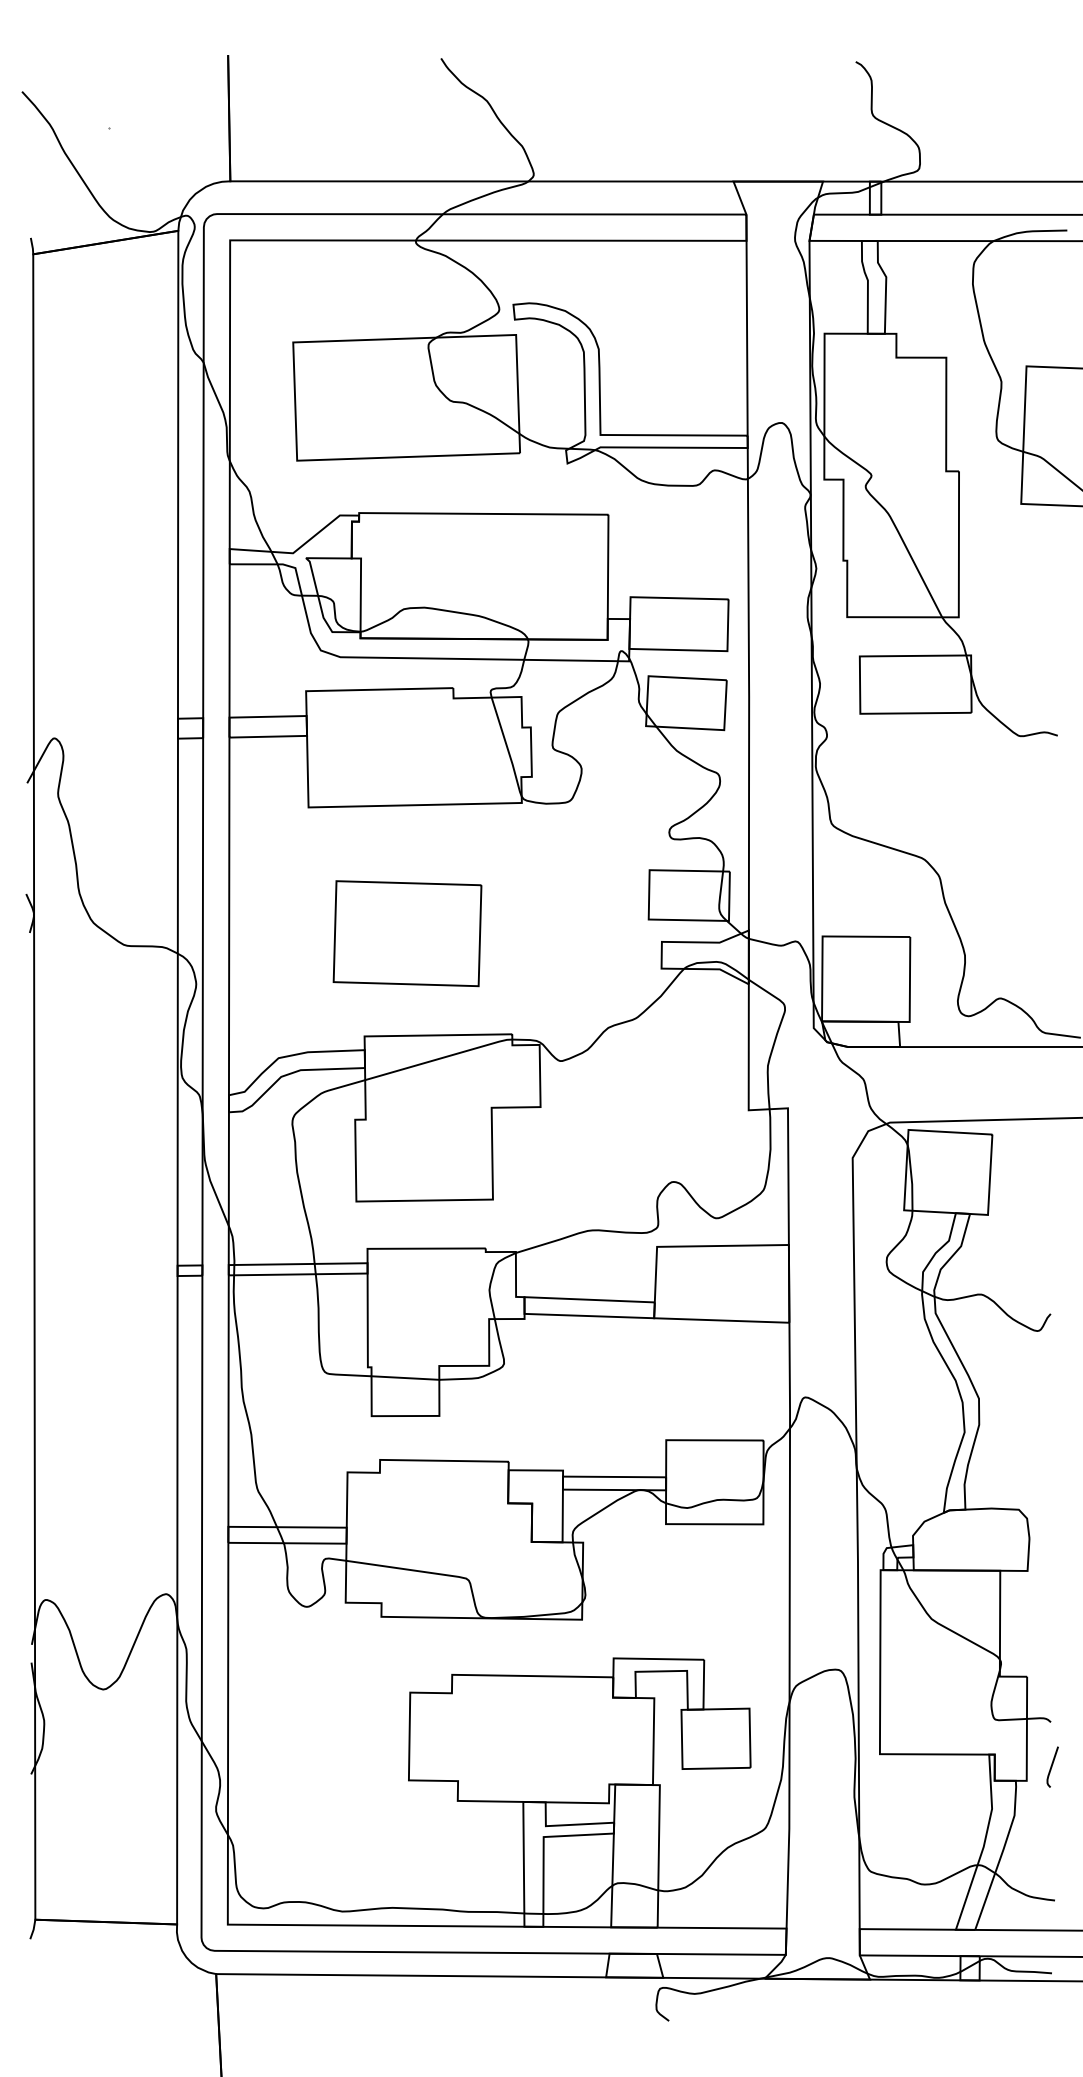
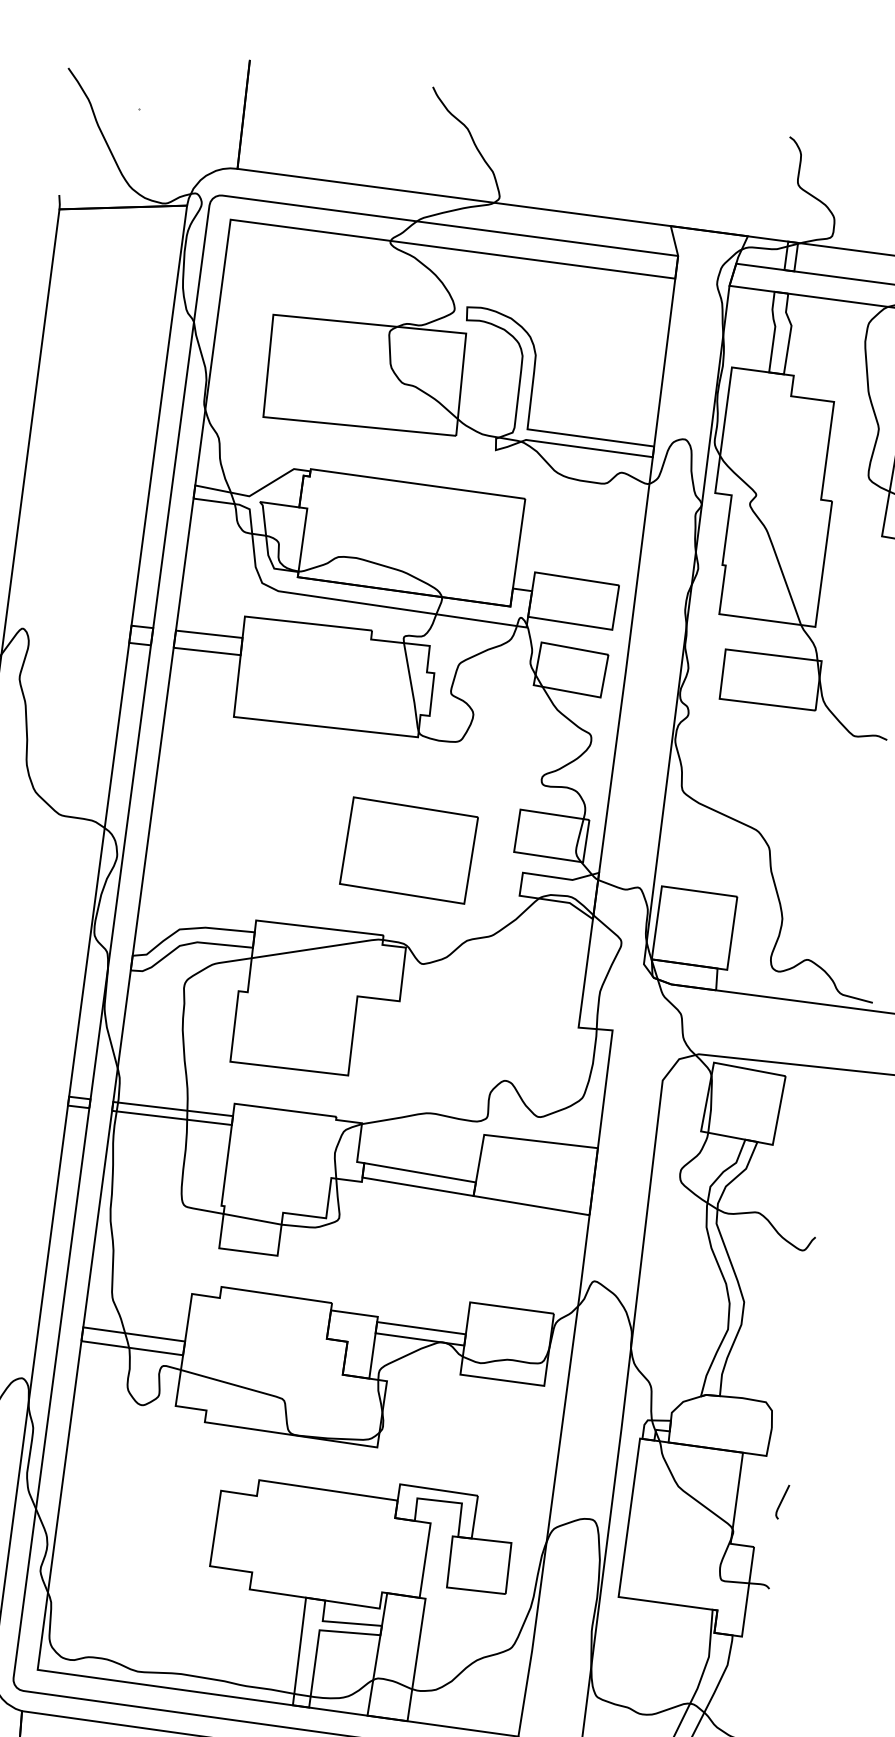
part: (407, 933) -> (409, 850), moved
curve: (1052, 1766) -> (782, 1501), moved

